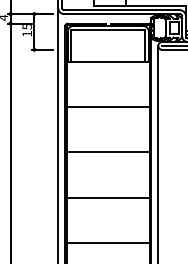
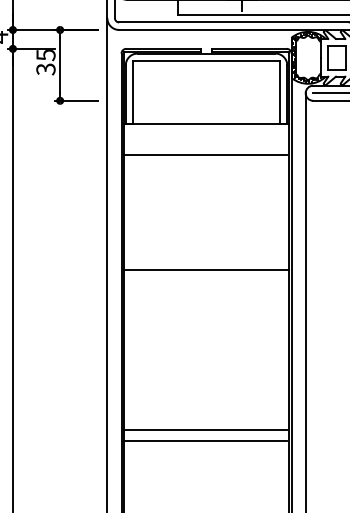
text: (27, 33) -> (46, 68), 15 -> 35
line: (107, 107) -> (205, 155), moved
line: (107, 152) -> (205, 270), moved
line: (107, 197) -> (205, 441), moved
line: (107, 242) -> (205, 429), moved

